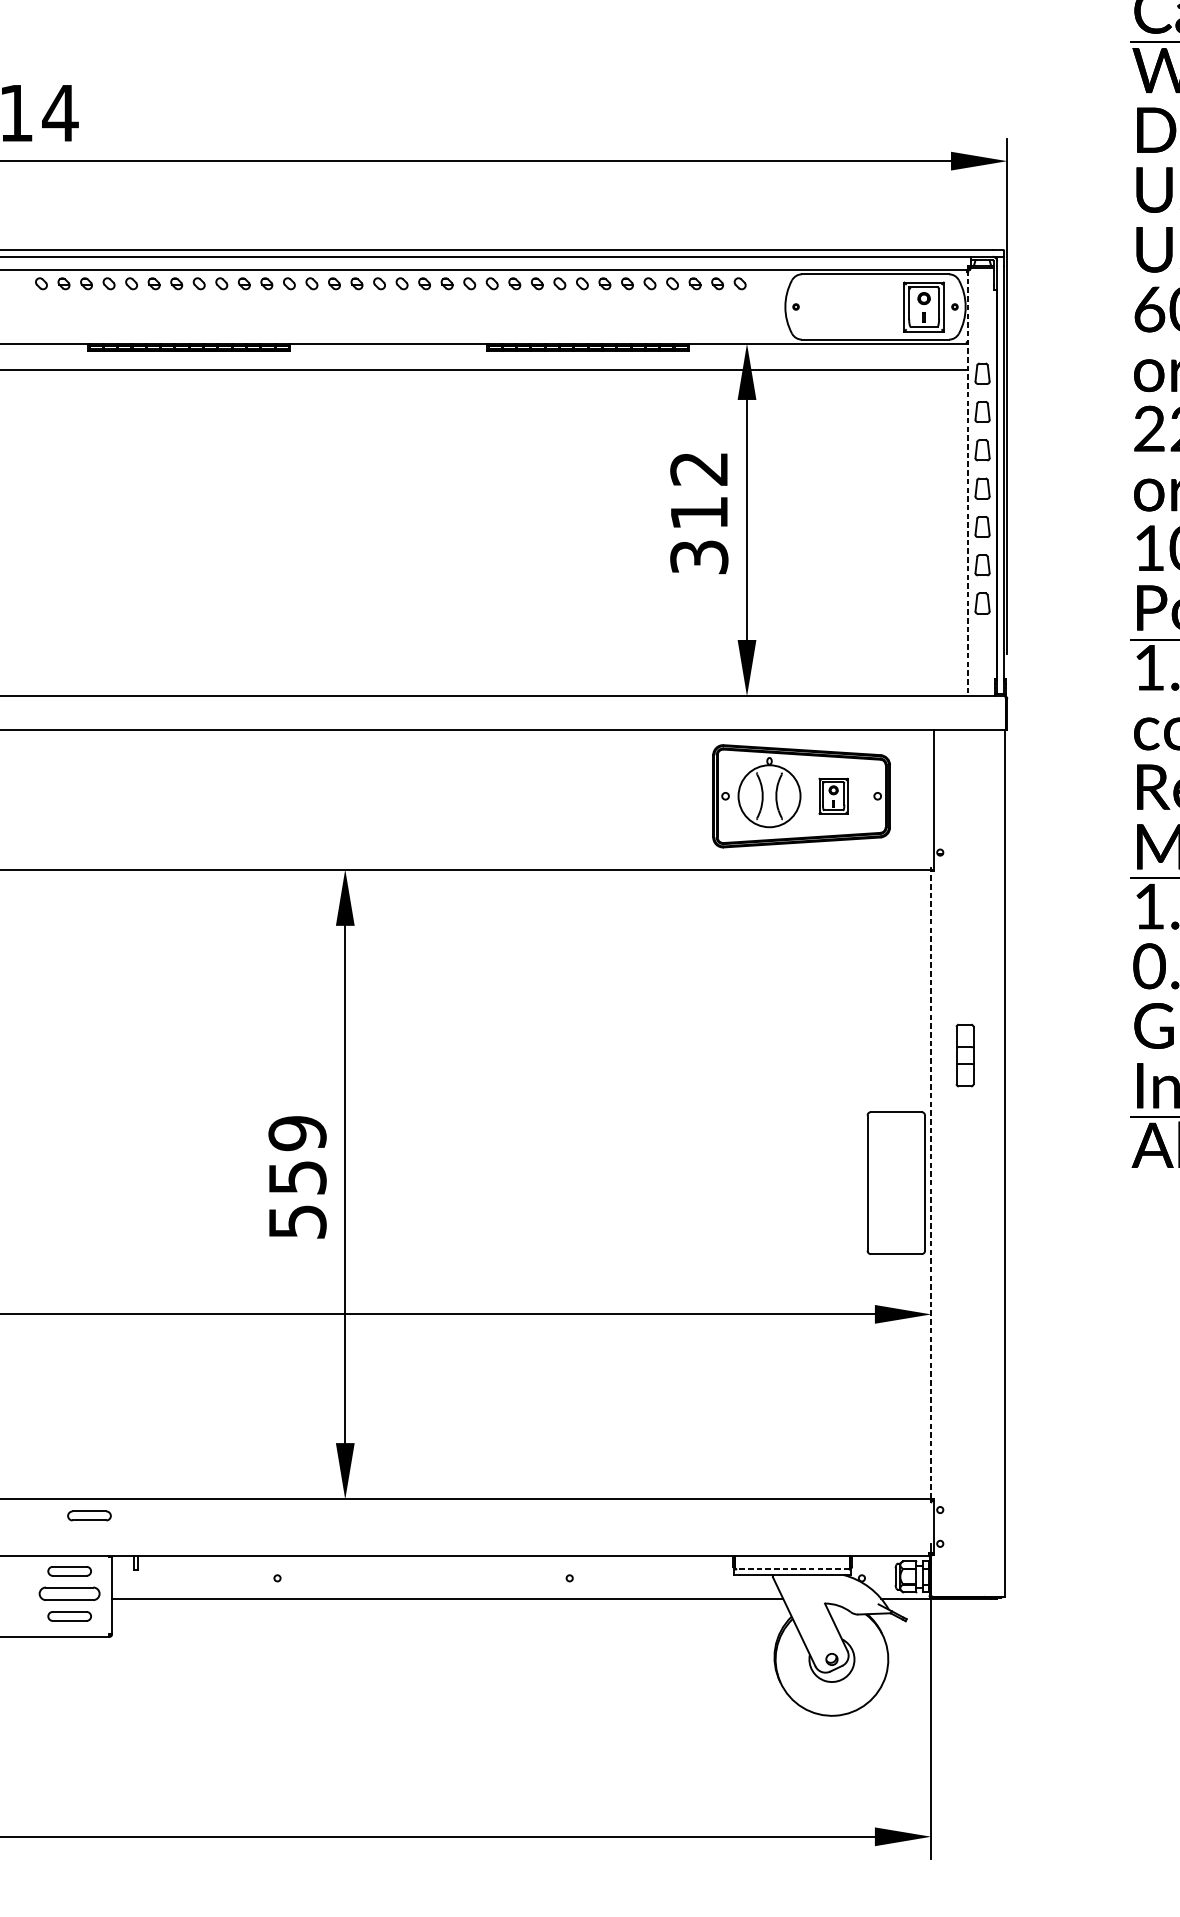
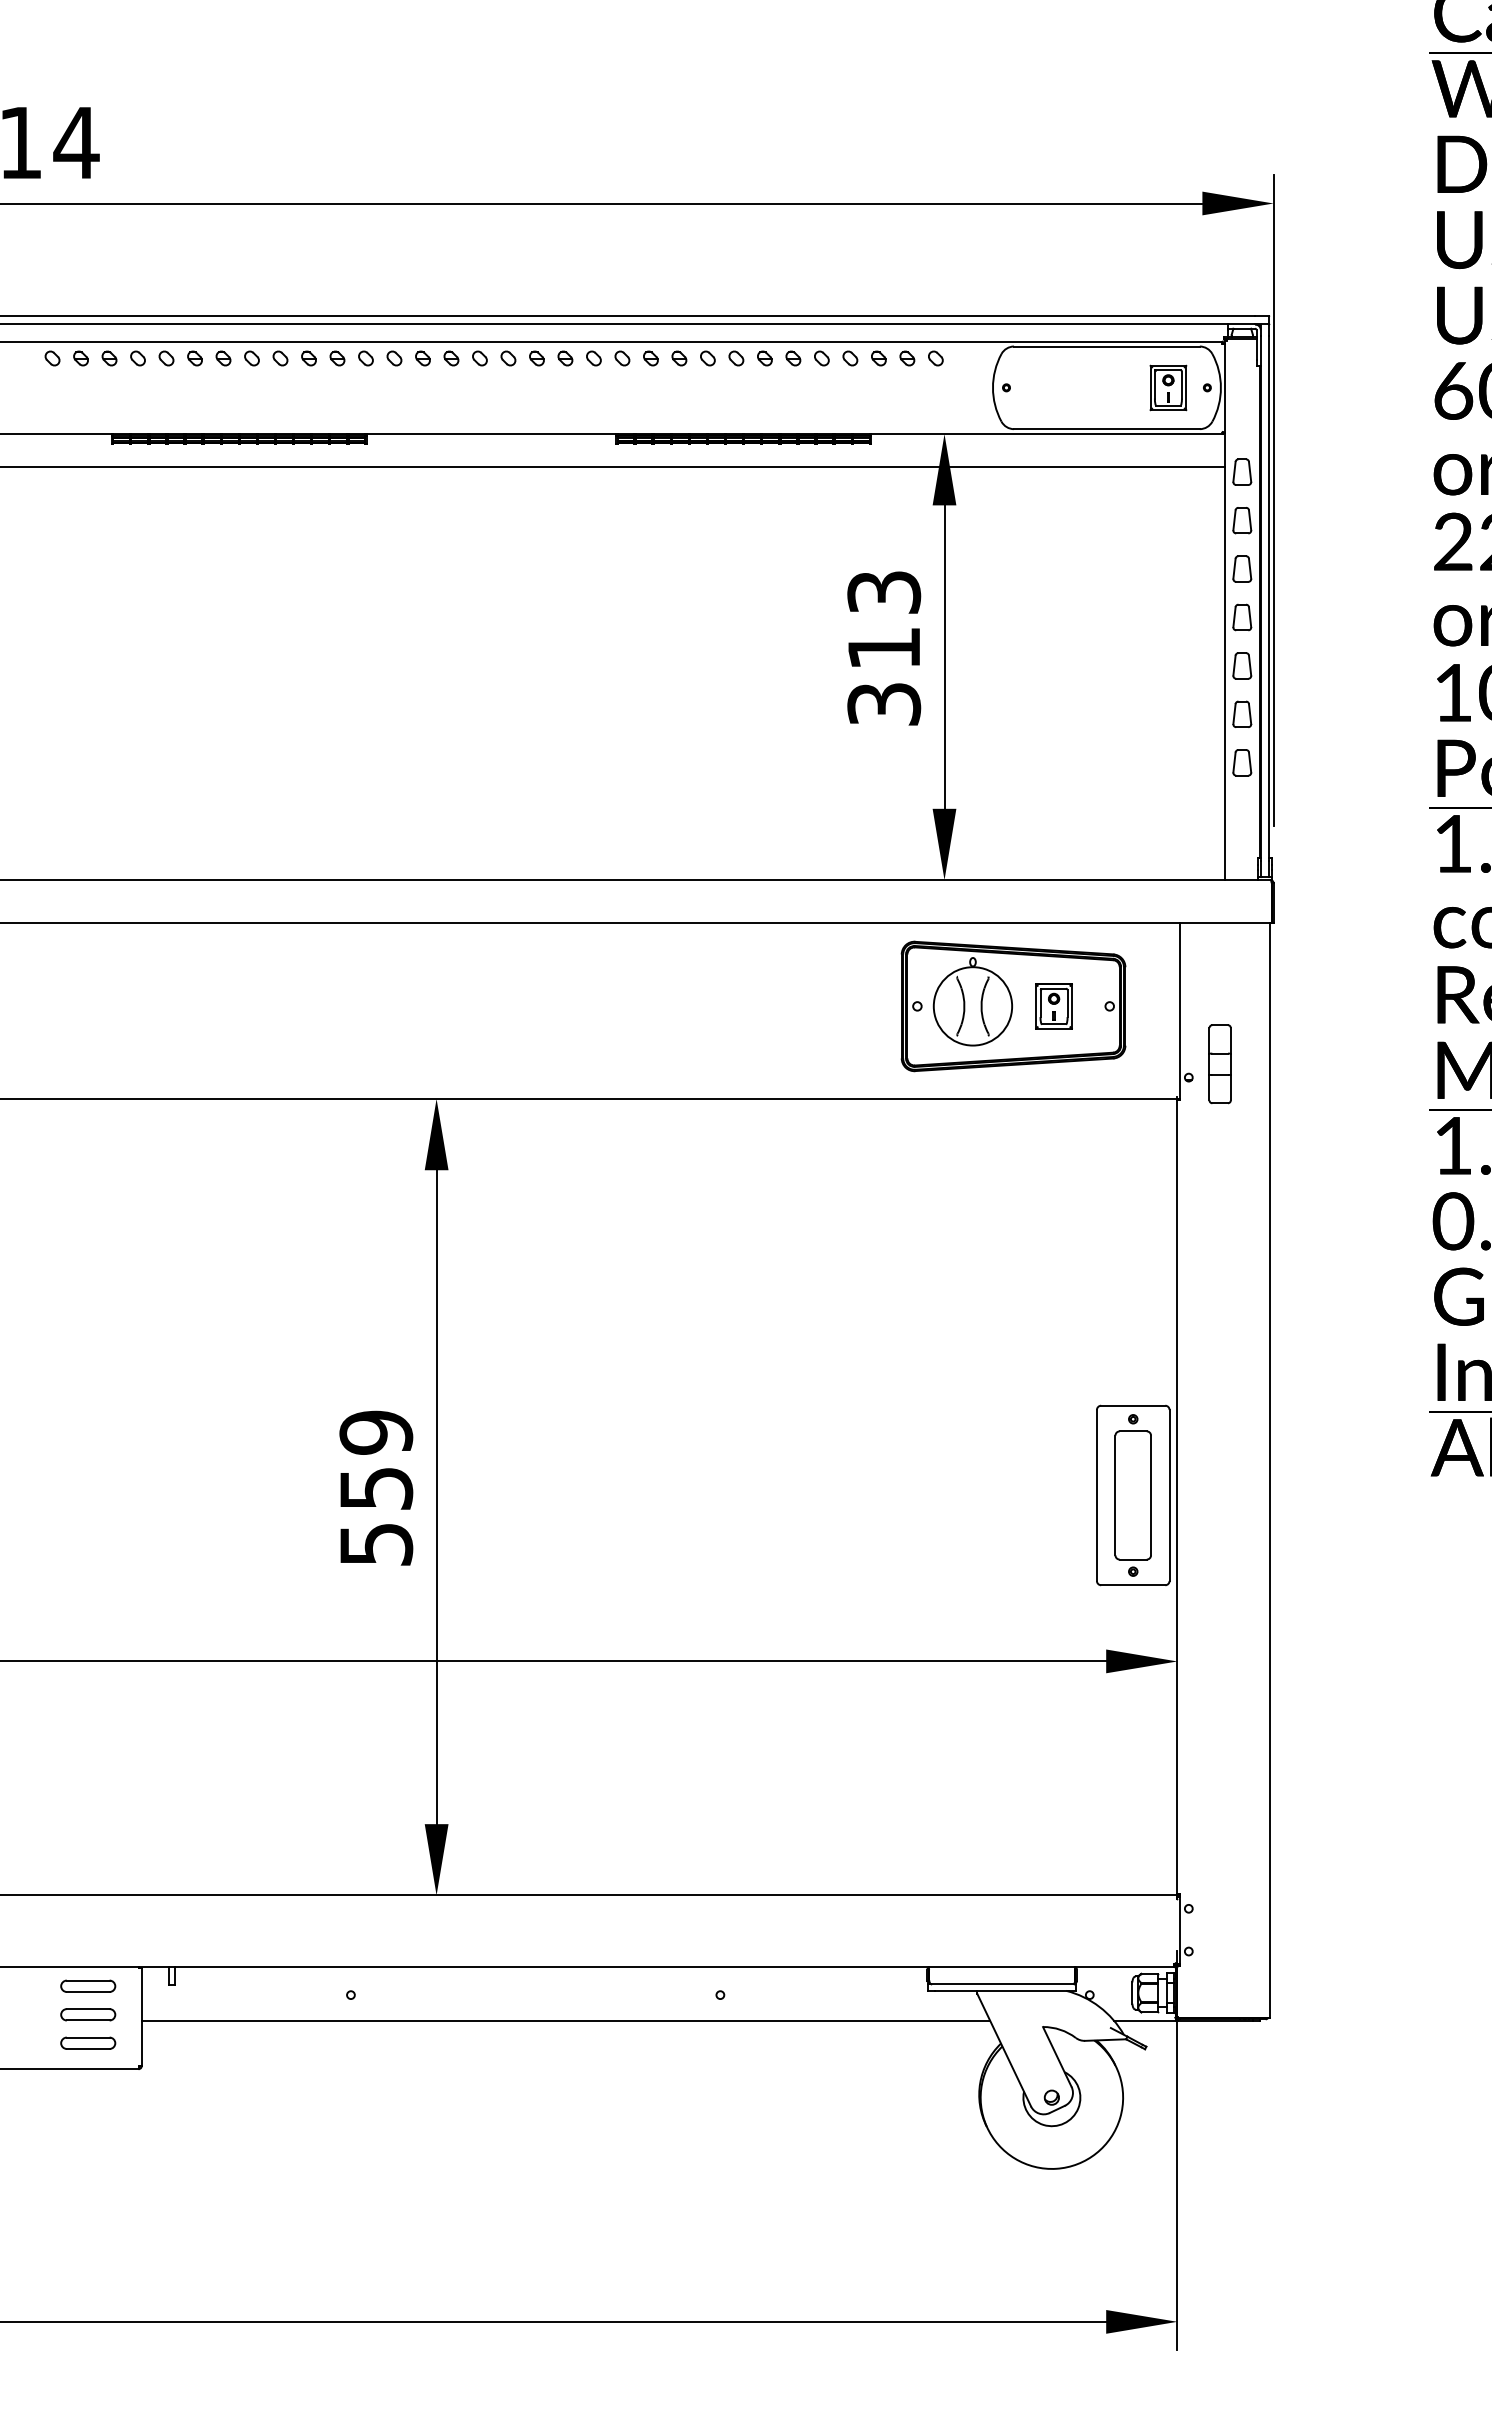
part: (924, 306) -> (1168, 387), size x0.71
text: (699, 468) -> (884, 592), 312 -> 313
line: (968, 483) -> (1224, 611), dashed -> solid
part: (964, 1055) -> (1219, 1064), moved
part: (895, 1183) -> (1132, 1495), added
line: (931, 1184) -> (1177, 1497), dashed -> solid
part: (89, 1515) -> (113, 1915), removed
line: (792, 1569) -> (1001, 1983), dashed -> solid
part: (69, 1593) -> (88, 2014), size x0.71

